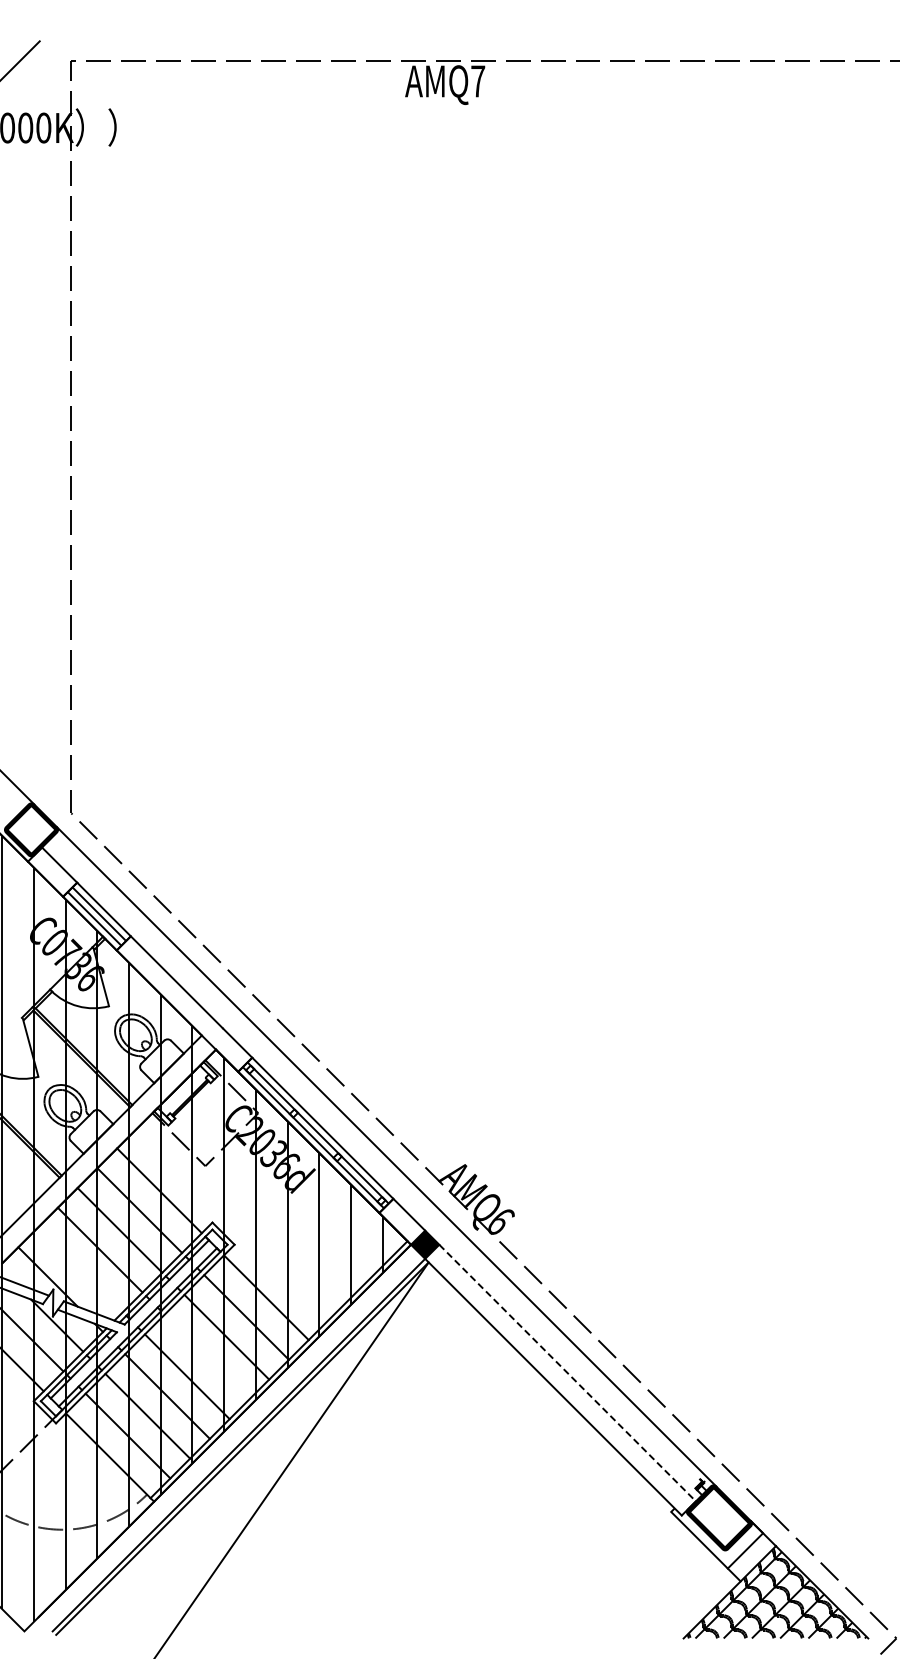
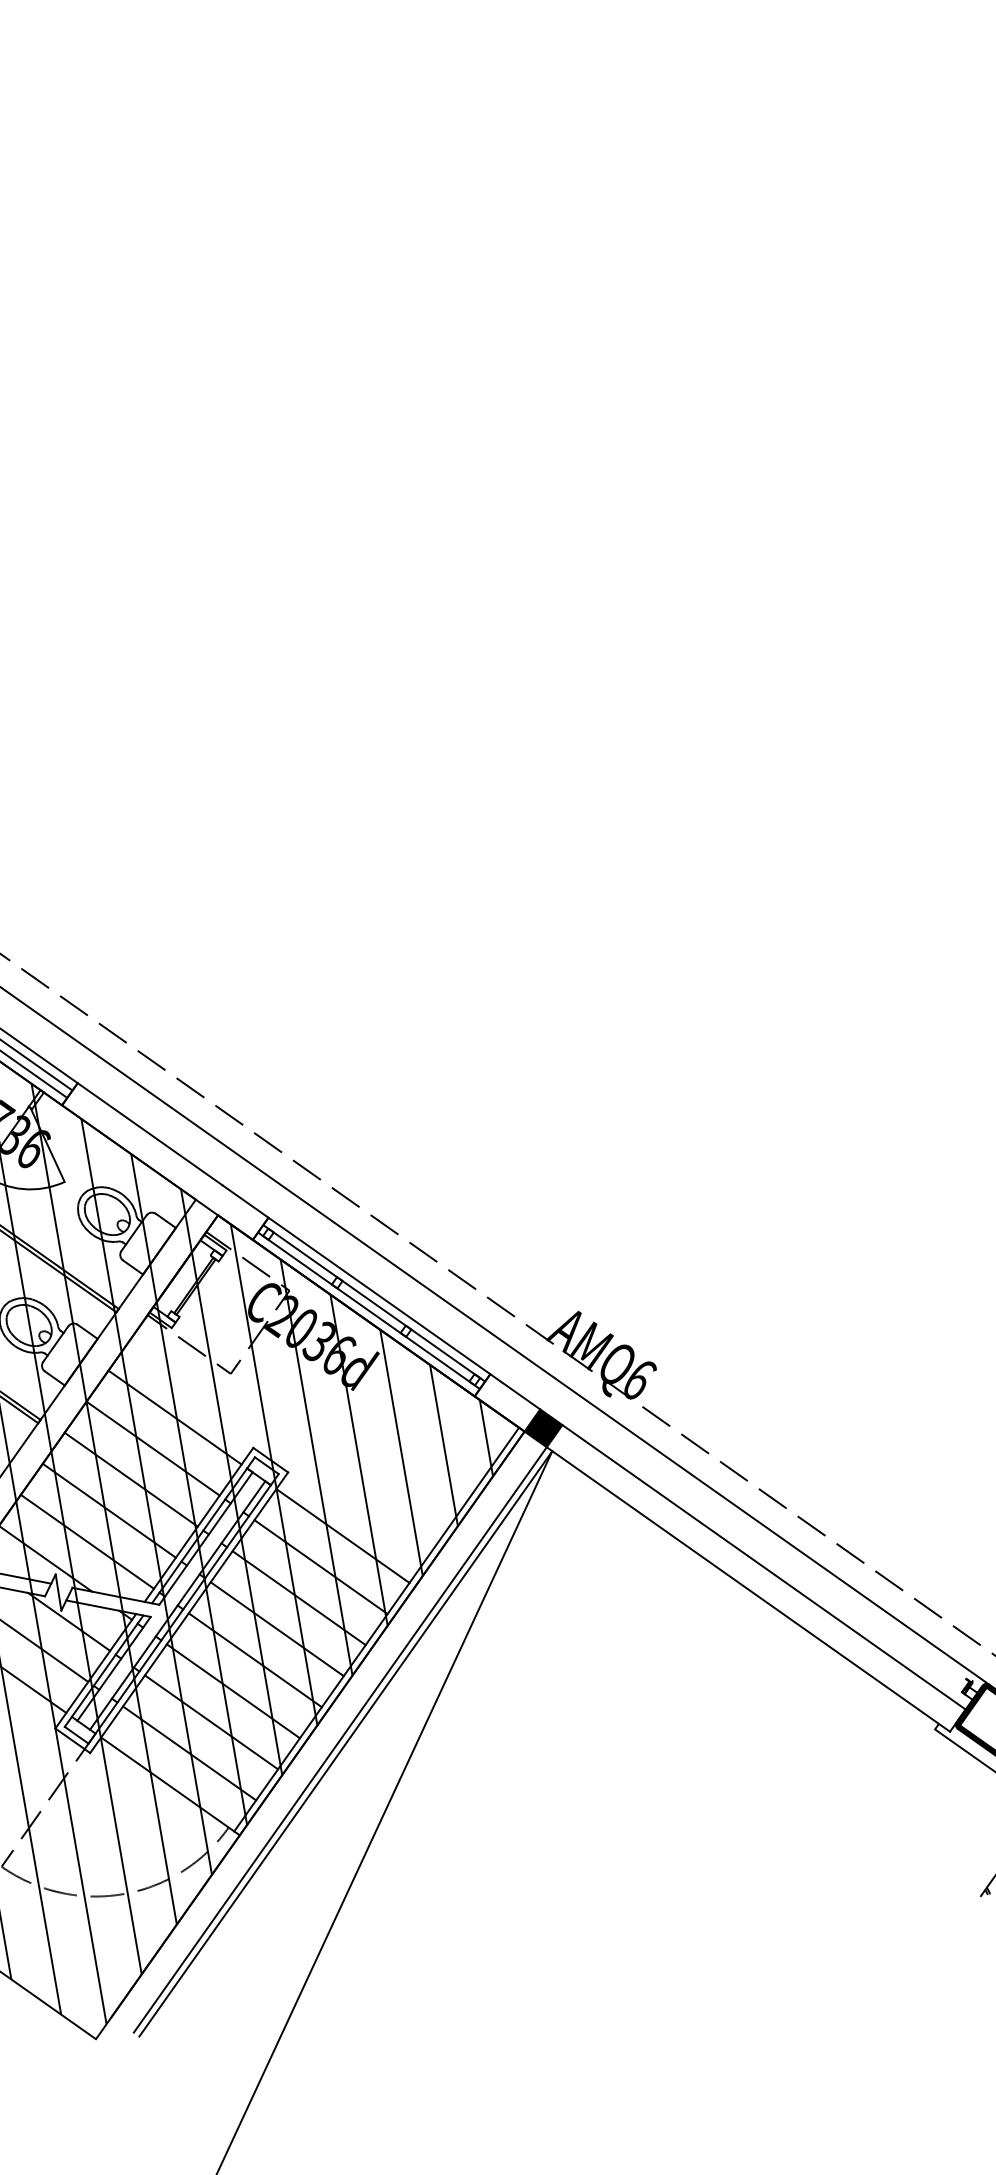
line: (80, 1269) -> (87, 1541), added
line: (206, 1356) -> (276, 1628), added
line: (567, 1373) -> (764, 1567), dashed -> solid

